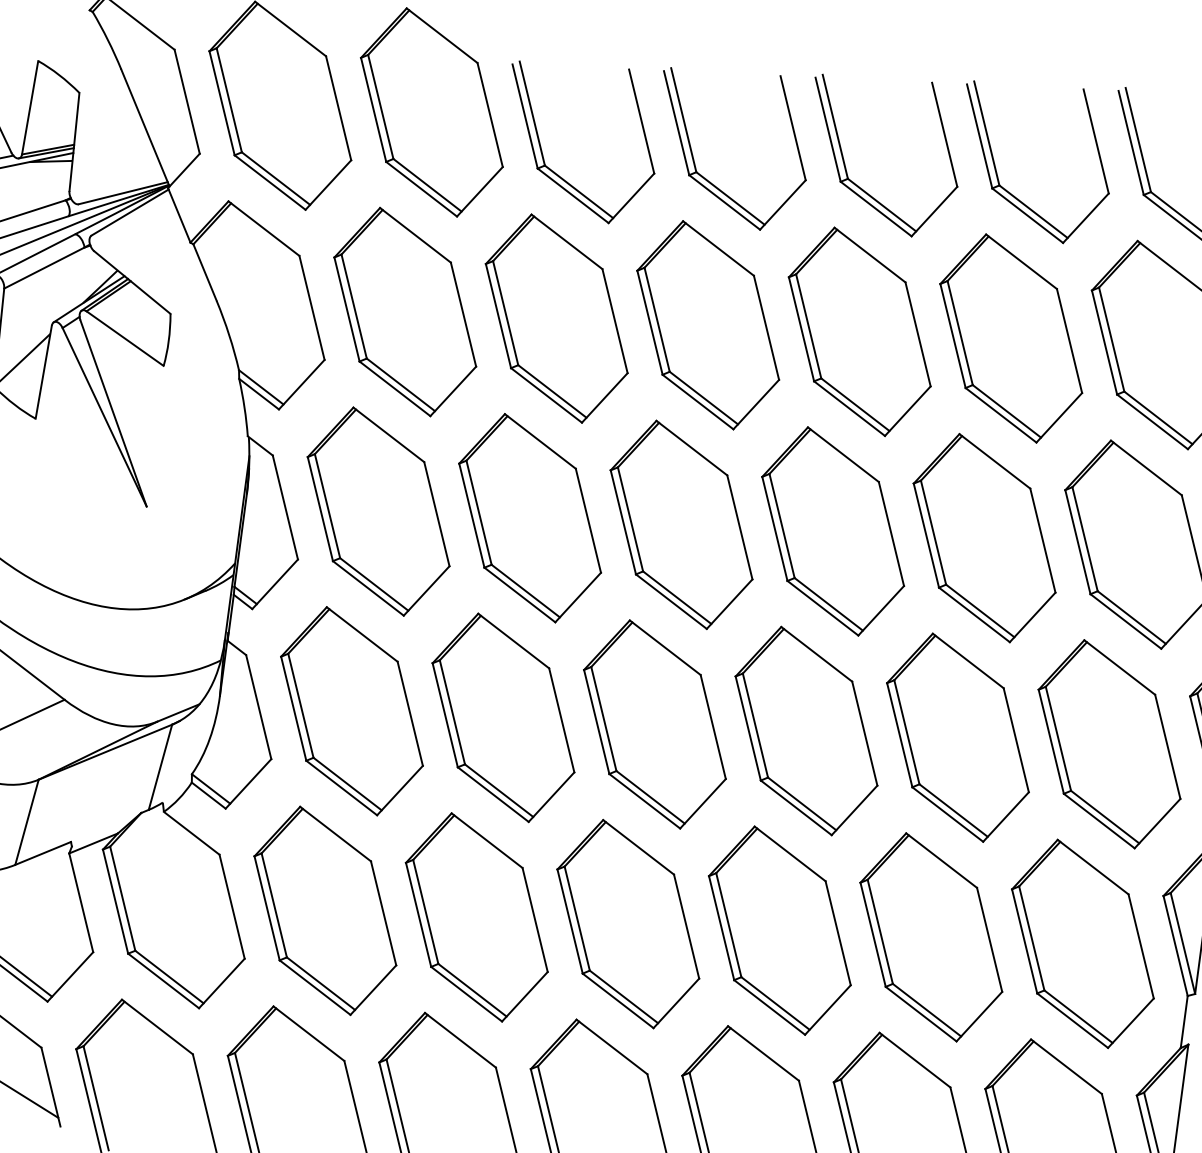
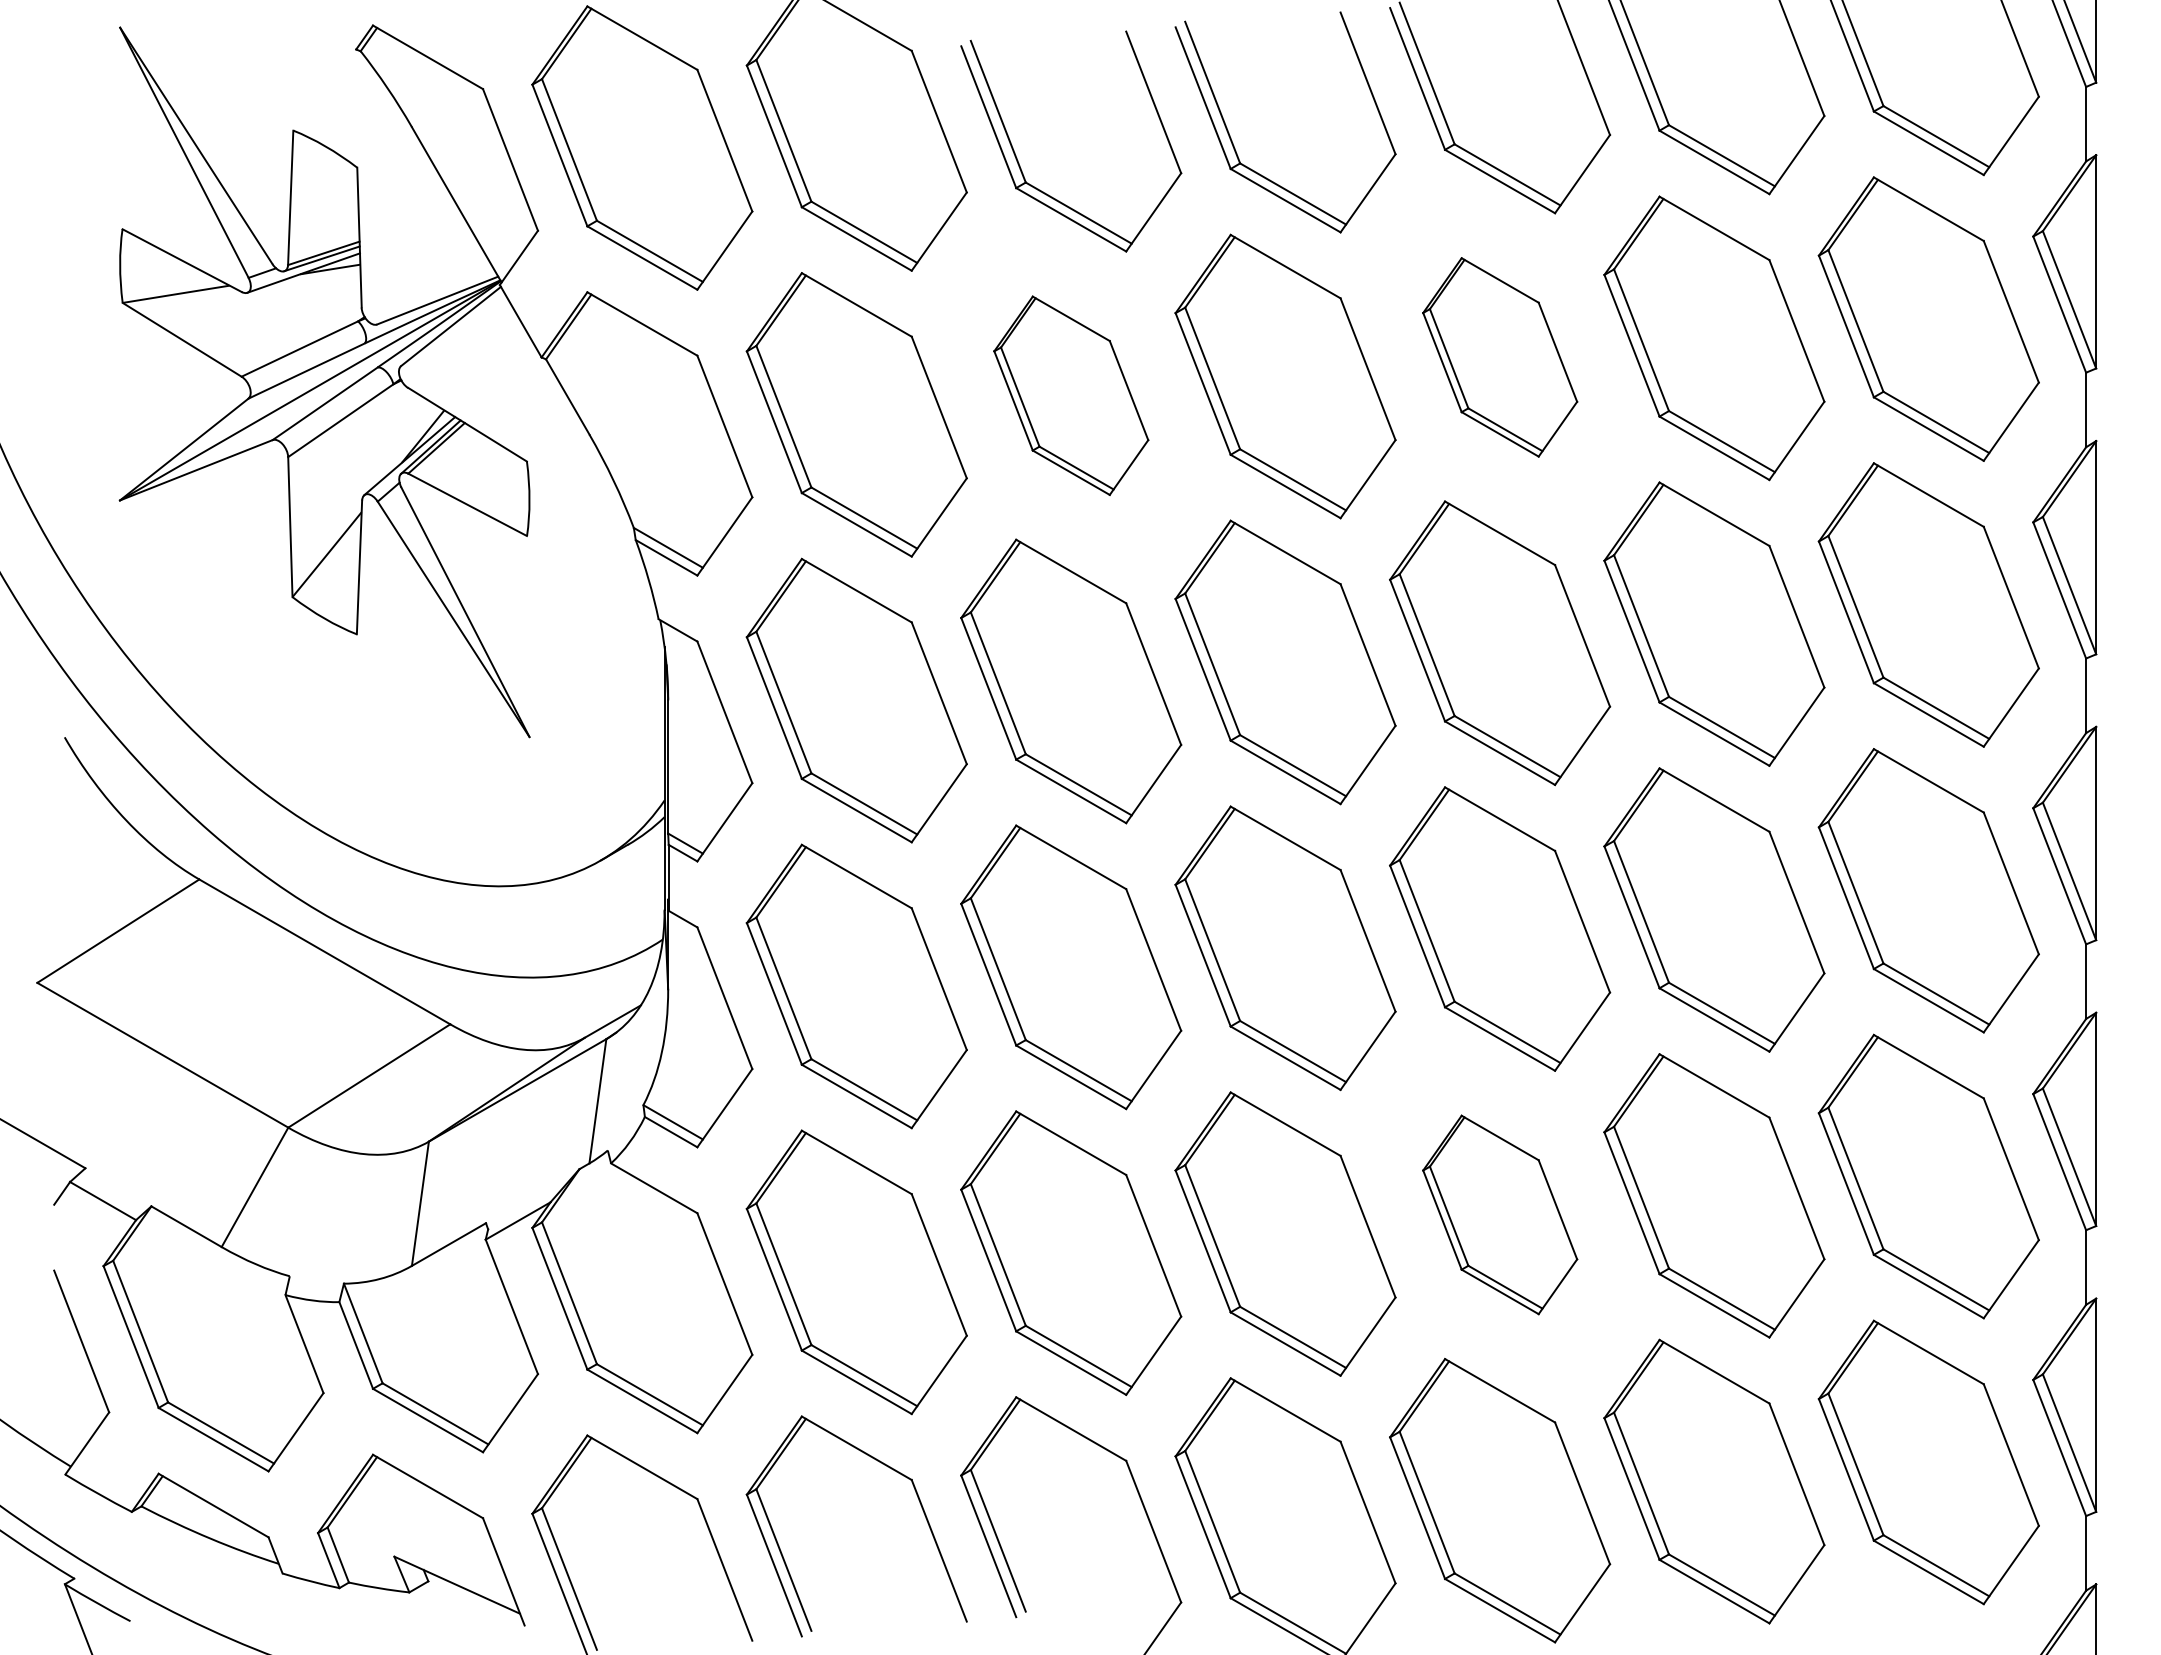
part: (556, 318) -> (1071, 395), size x0.7
part: (860, 331) -> (1500, 357), size x0.7
part: (780, 930) -> (1500, 1214), size x0.7

